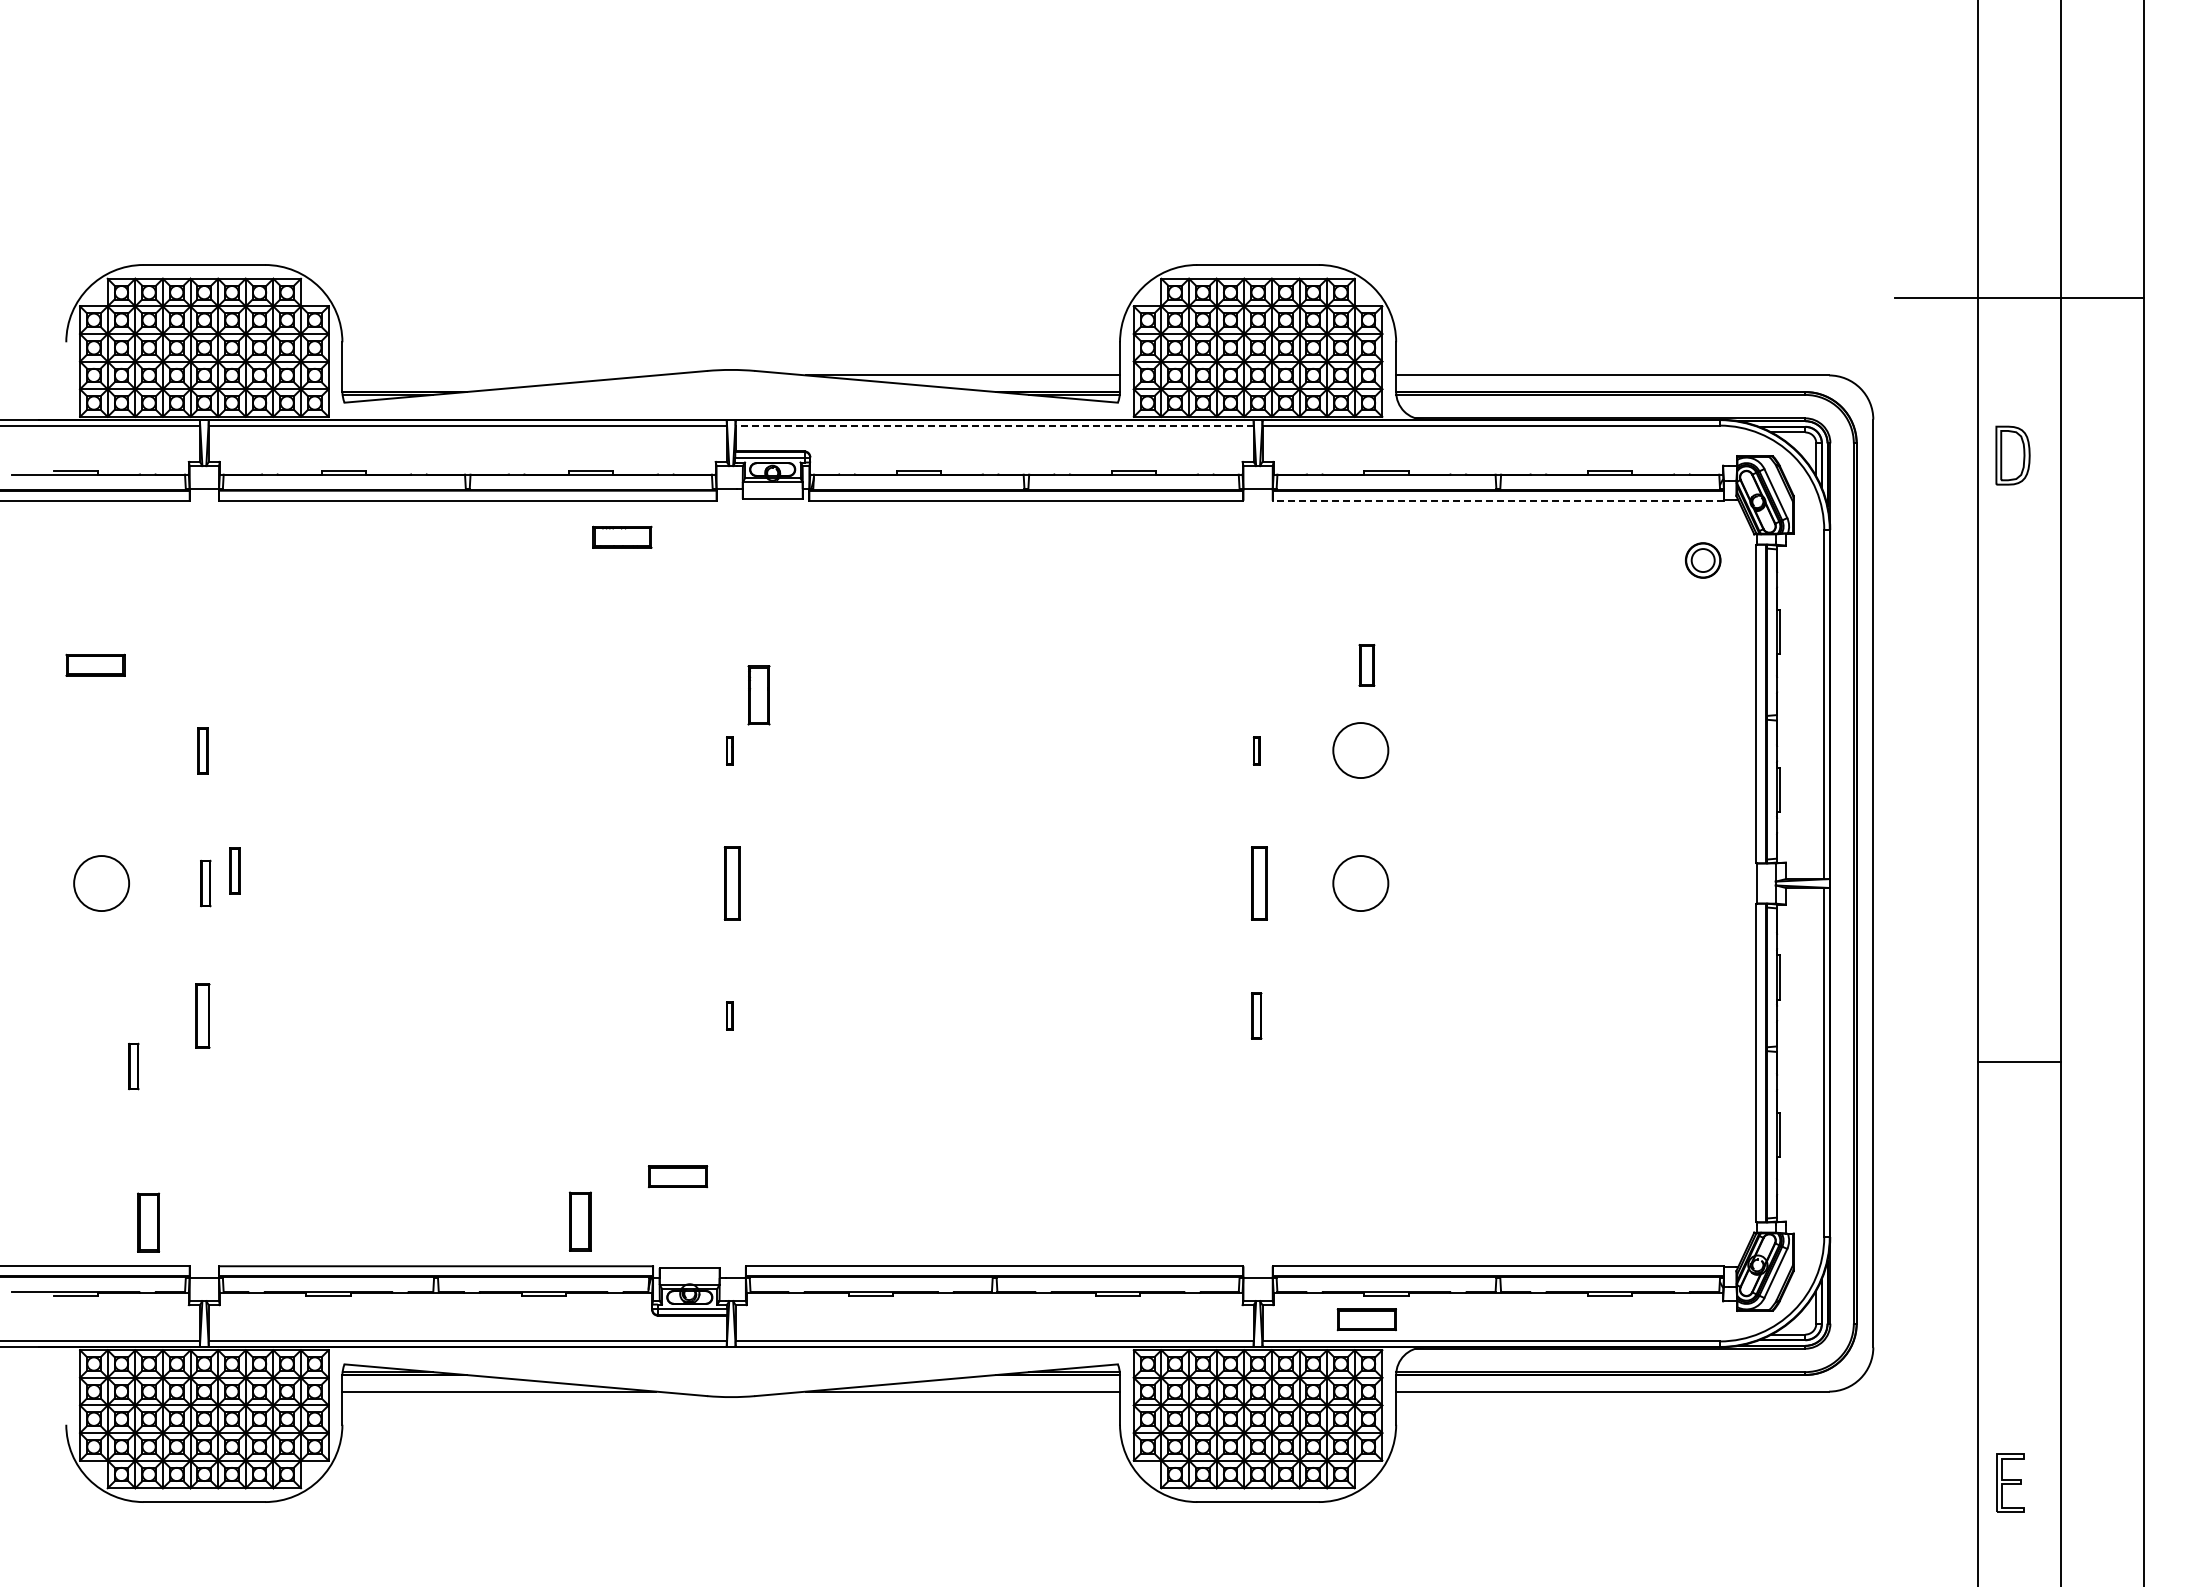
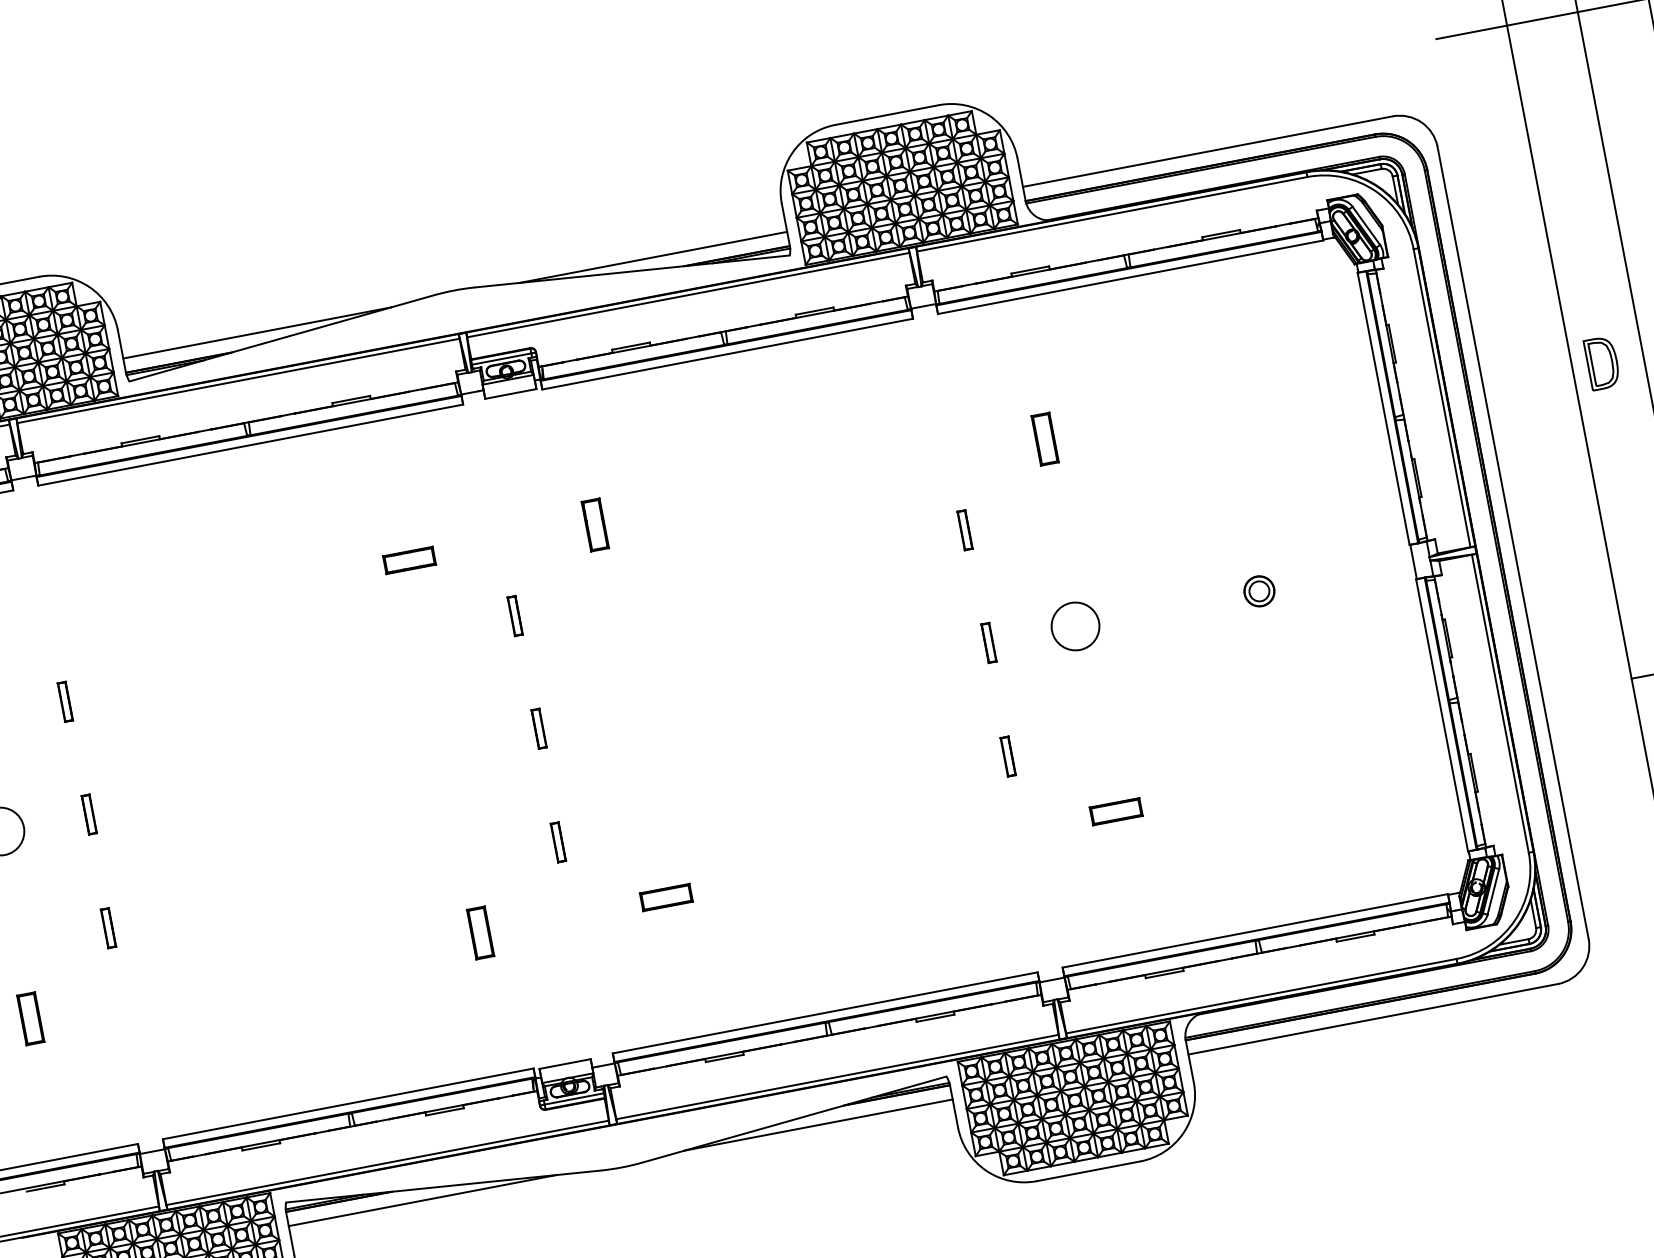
line: (499, 375) -> (257, 332), added
line: (994, 425) -> (688, 295), dashed -> solid
part: (2012, 455) -> (1601, 363), moved
line: (1498, 500) -> (1130, 277), dashed -> solid
part: (622, 536) -> (409, 559), moved
part: (1702, 560) -> (1258, 591), moved
part: (1366, 665) -> (1044, 439), size x1.43
part: (758, 695) -> (594, 525), moved
part: (729, 750) -> (514, 615), size x1.67
part: (1256, 750) -> (964, 529), size x1.67
circle: (1360, 750) -> (1053, 512), removed
part: (234, 870) -> (111, 798), removed
part: (732, 883) -> (539, 728), size x0.62
part: (1259, 883) -> (989, 642), size x0.62
part: (202, 1015) -> (108, 927), size x0.71
part: (729, 1015) -> (558, 841), size x1.67
part: (133, 1066) -> (57, 982), removed
part: (677, 1176) -> (665, 897), moved
part: (580, 1221) -> (480, 932), moved
part: (148, 1222) -> (30, 1018), moved
part: (1366, 1319) -> (1115, 811), moved

